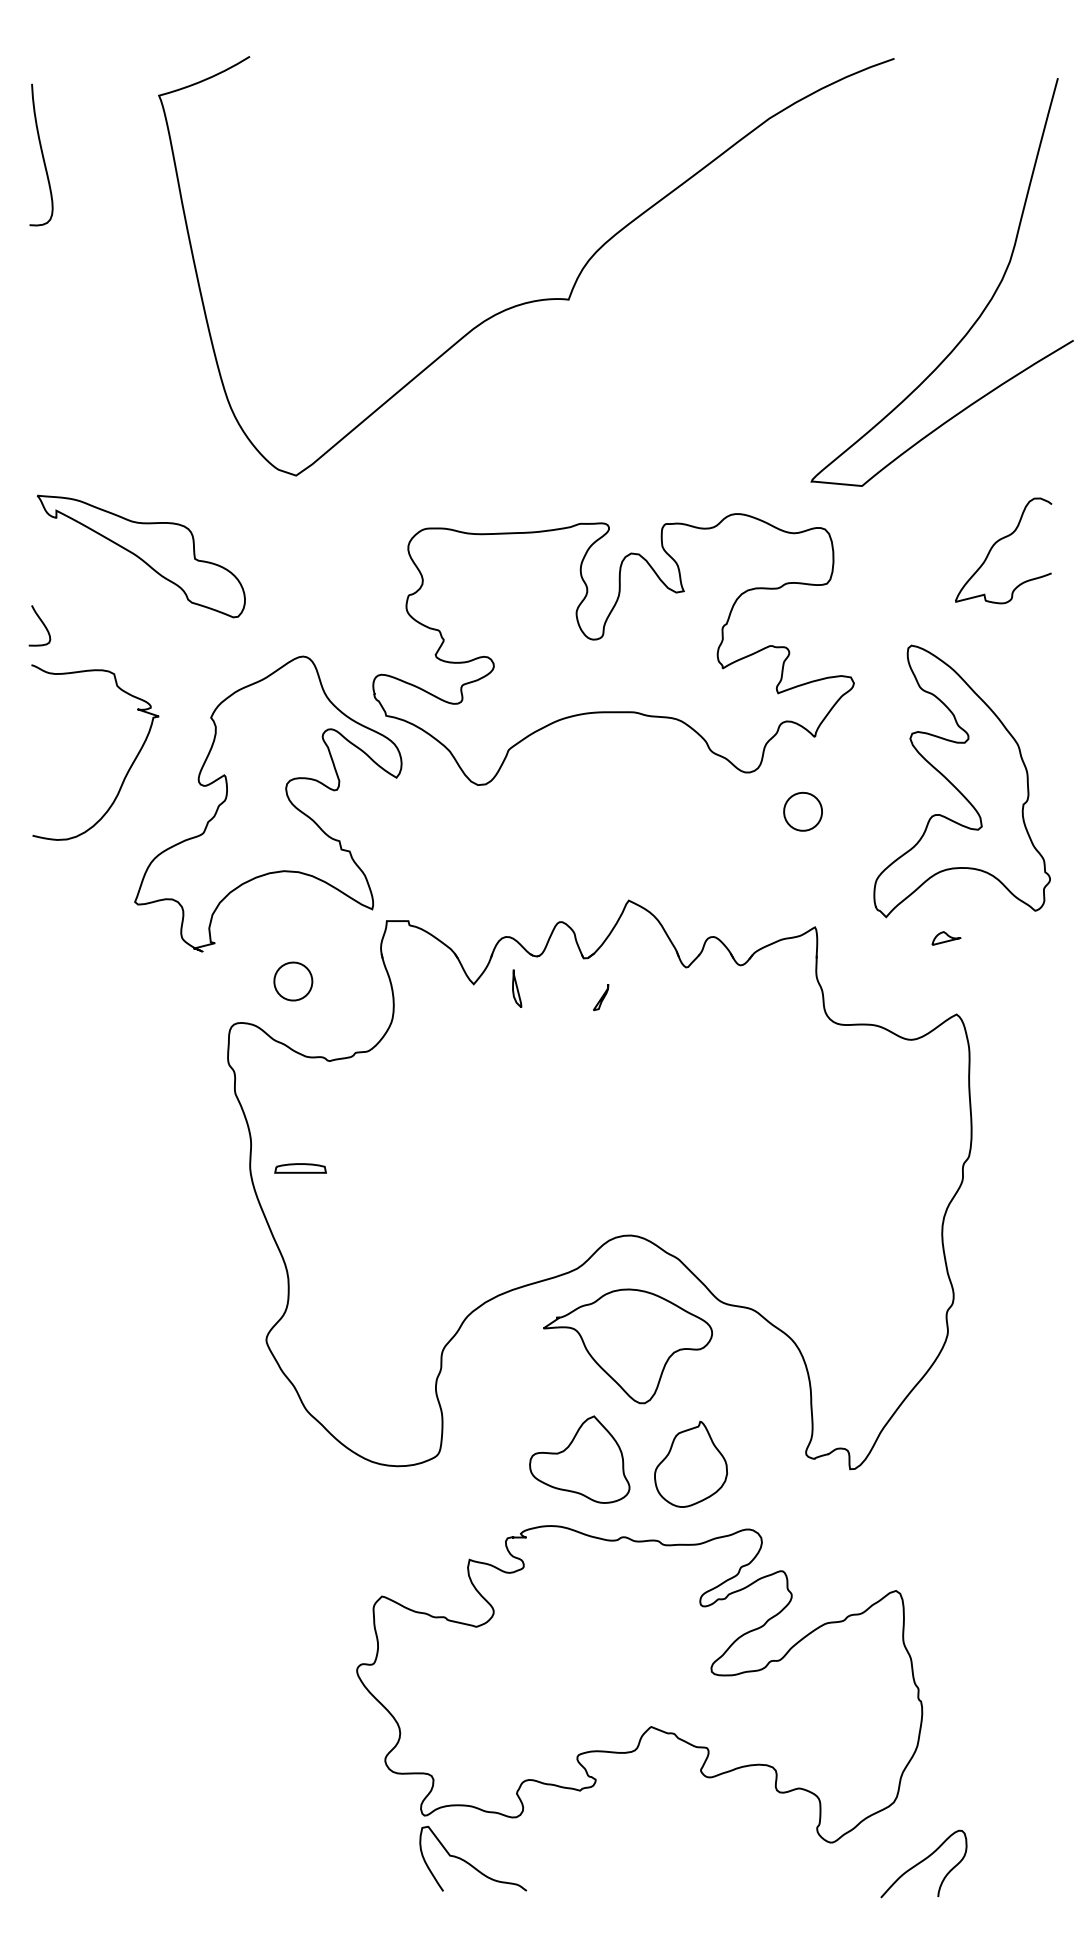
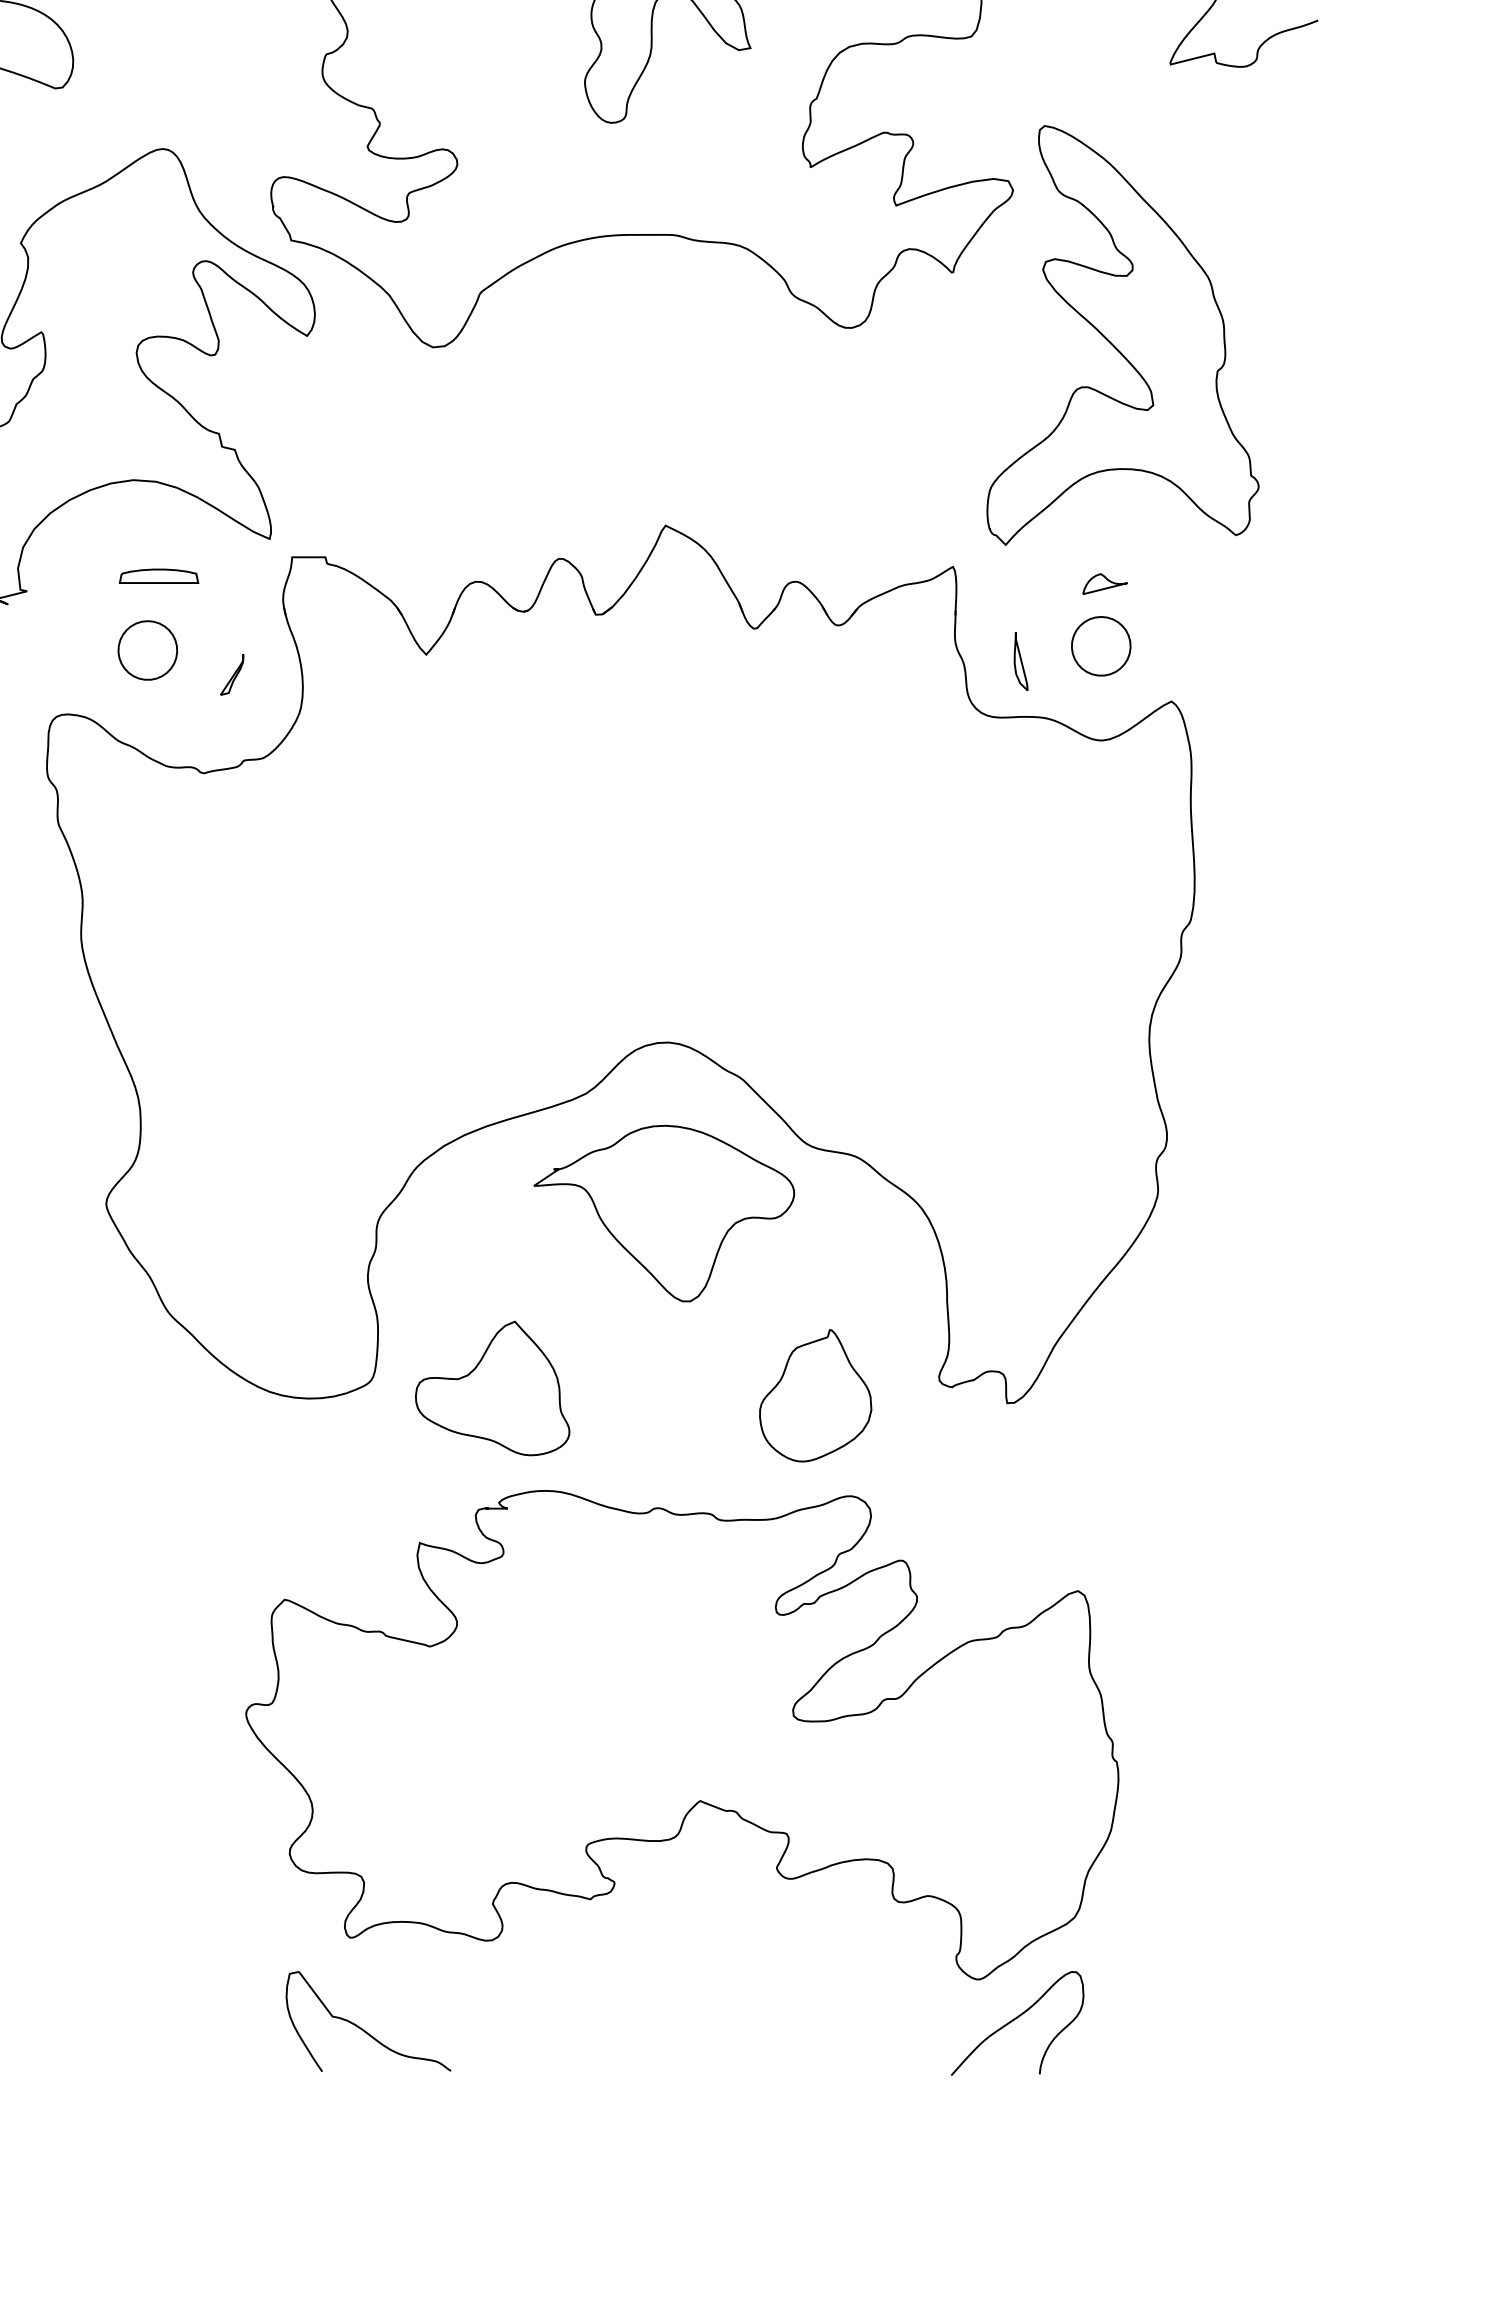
part: (961, 781) -> (1121, 335), moved
part: (802, 811) -> (1100, 645), moved
part: (946, 938) -> (1104, 584), moved
part: (517, 988) -> (1021, 661), moved
part: (601, 997) -> (232, 675), moved
part: (300, 1168) -> (158, 576), moved
part: (579, 1459) -> (492, 1388), moved
part: (691, 1463) -> (816, 1394), moved
curve: (922, 1862) -> (1015, 2020), moved
curve: (470, 1863) -> (364, 2028), moved

